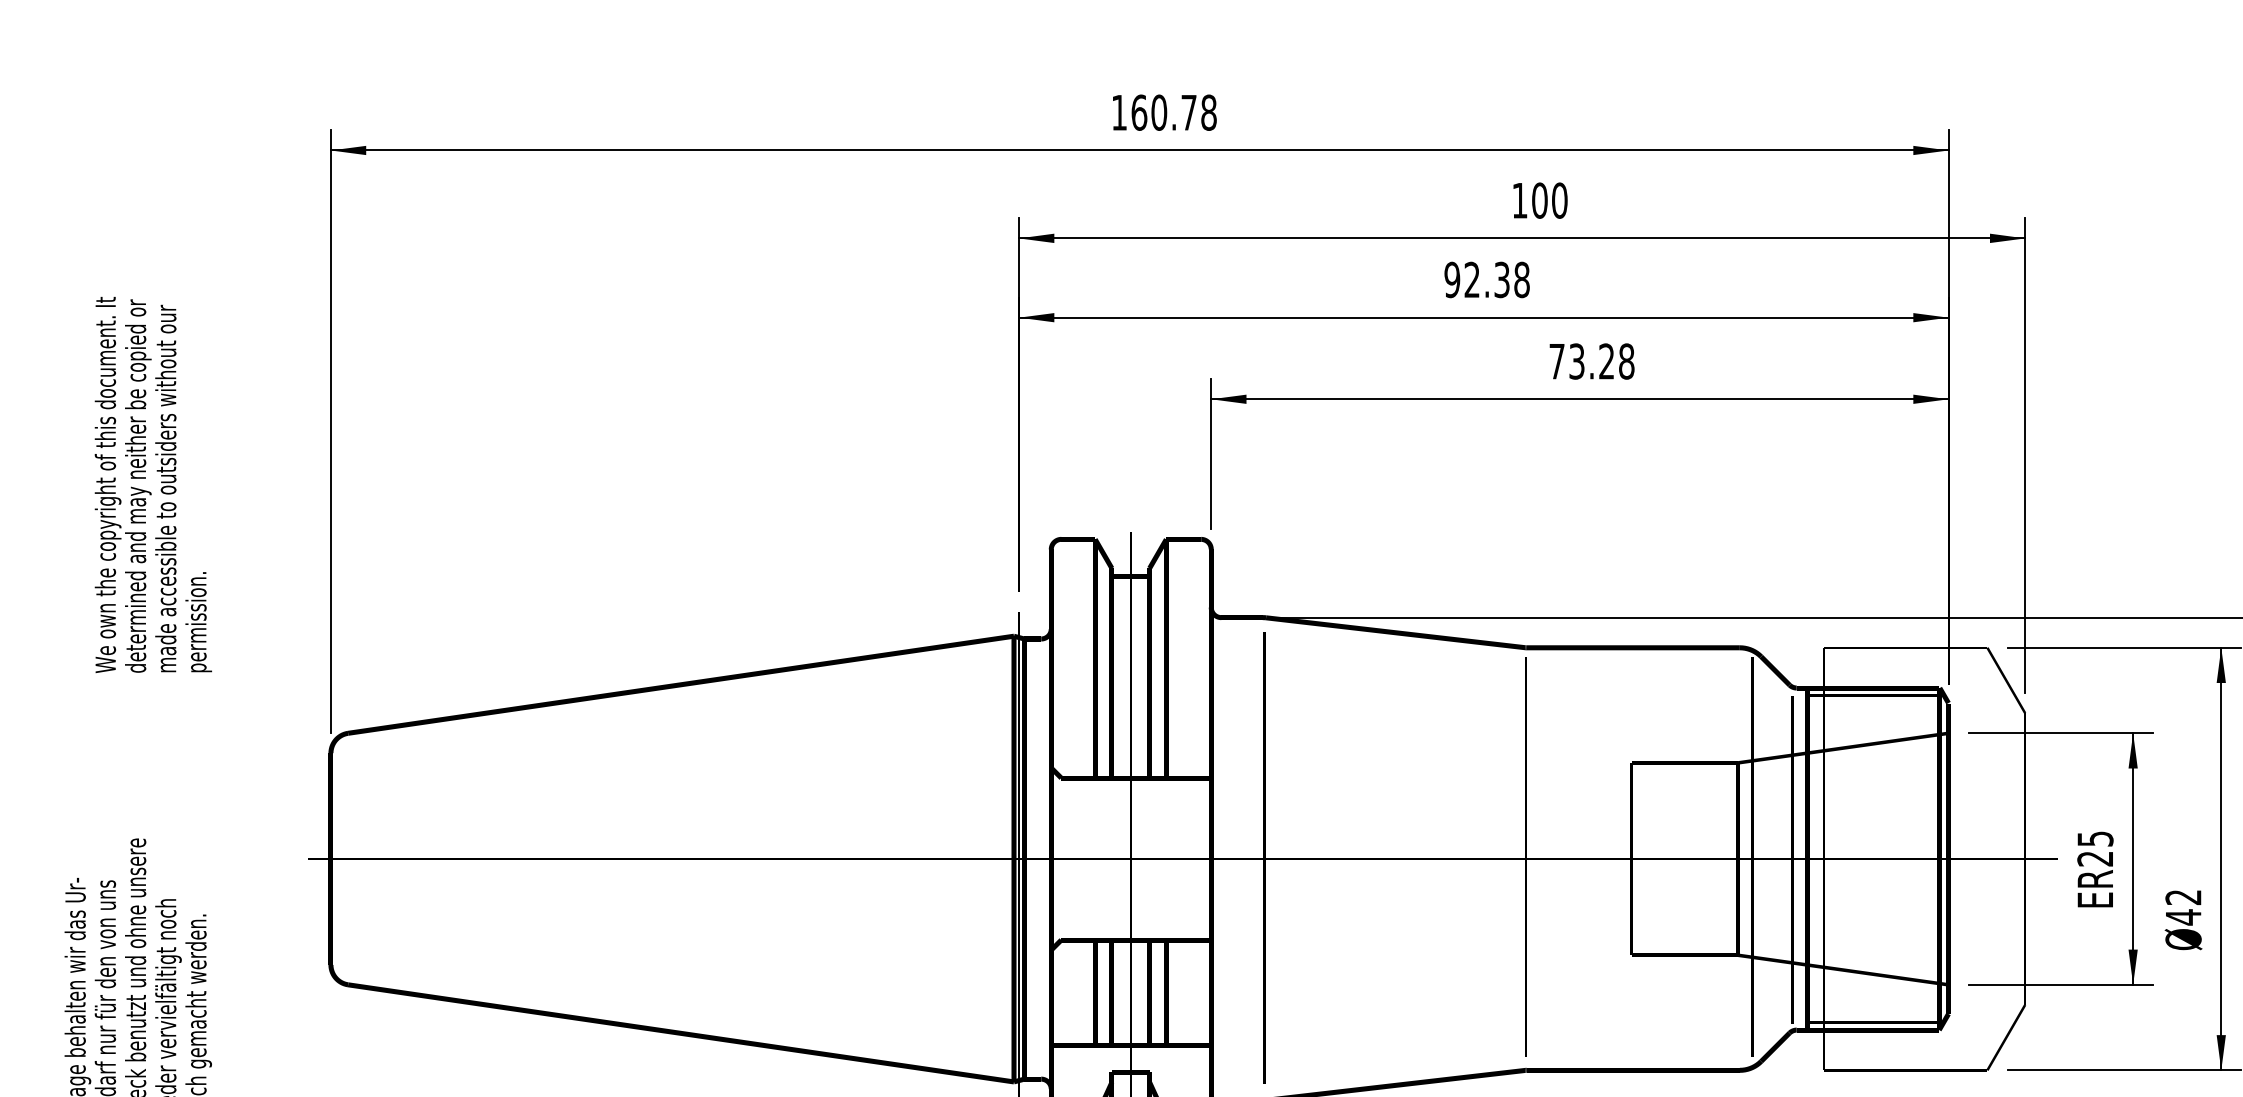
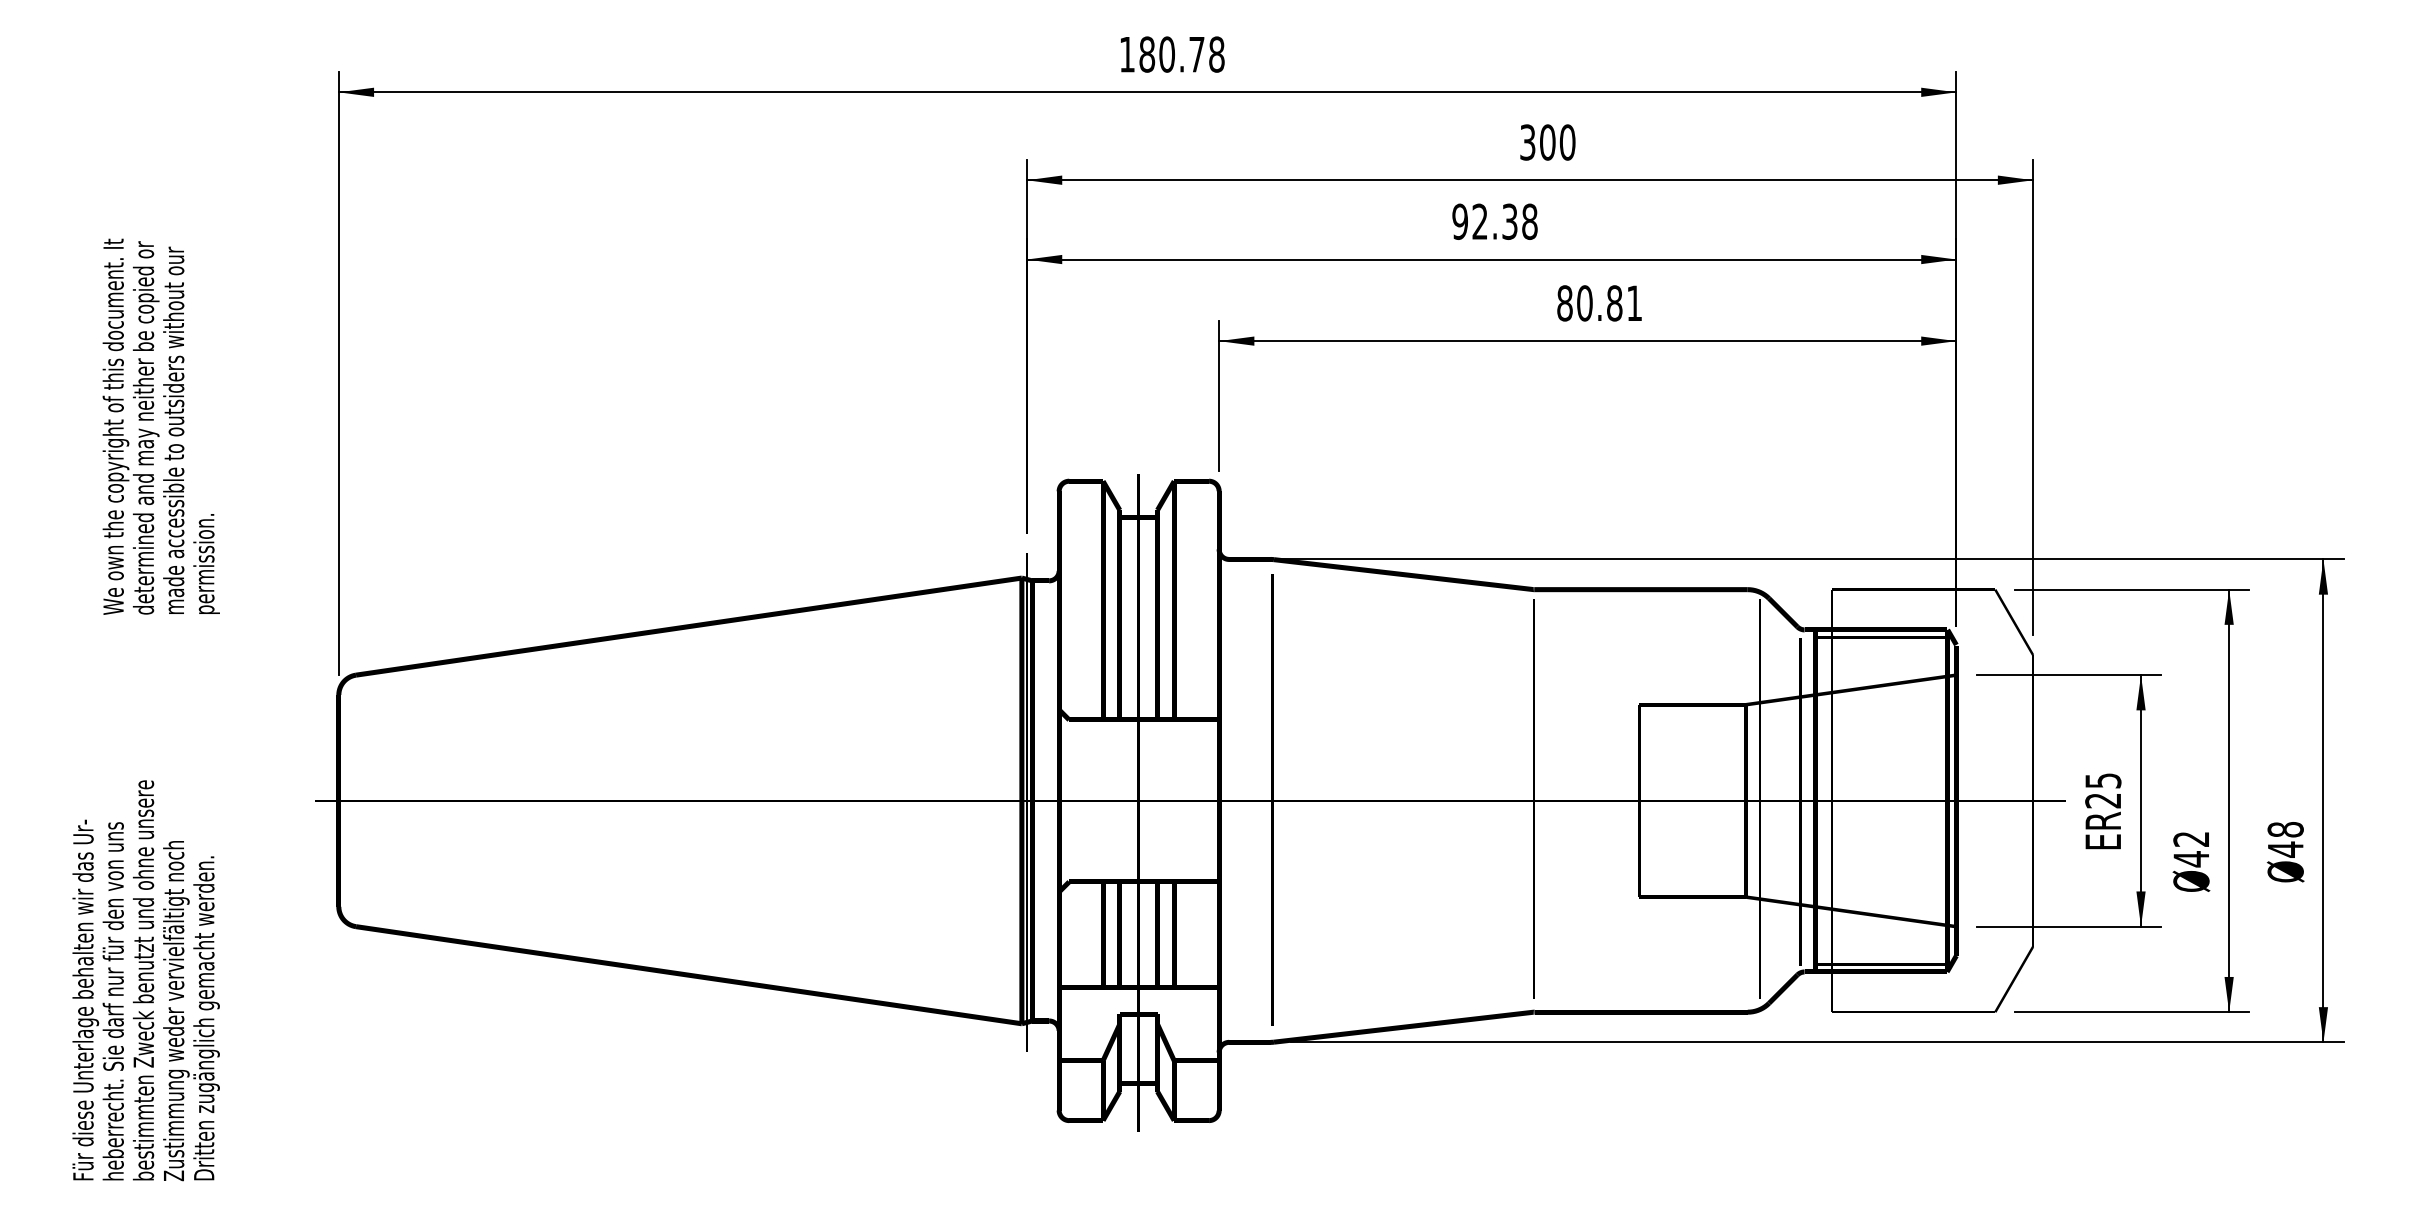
text: (1139, 112) -> (1147, 54), 160.78 -> 180.78
text: (1519, 200) -> (1527, 142), 100 -> 300
text: (1591, 361) -> (1599, 303), 73.28 -> 80.81

